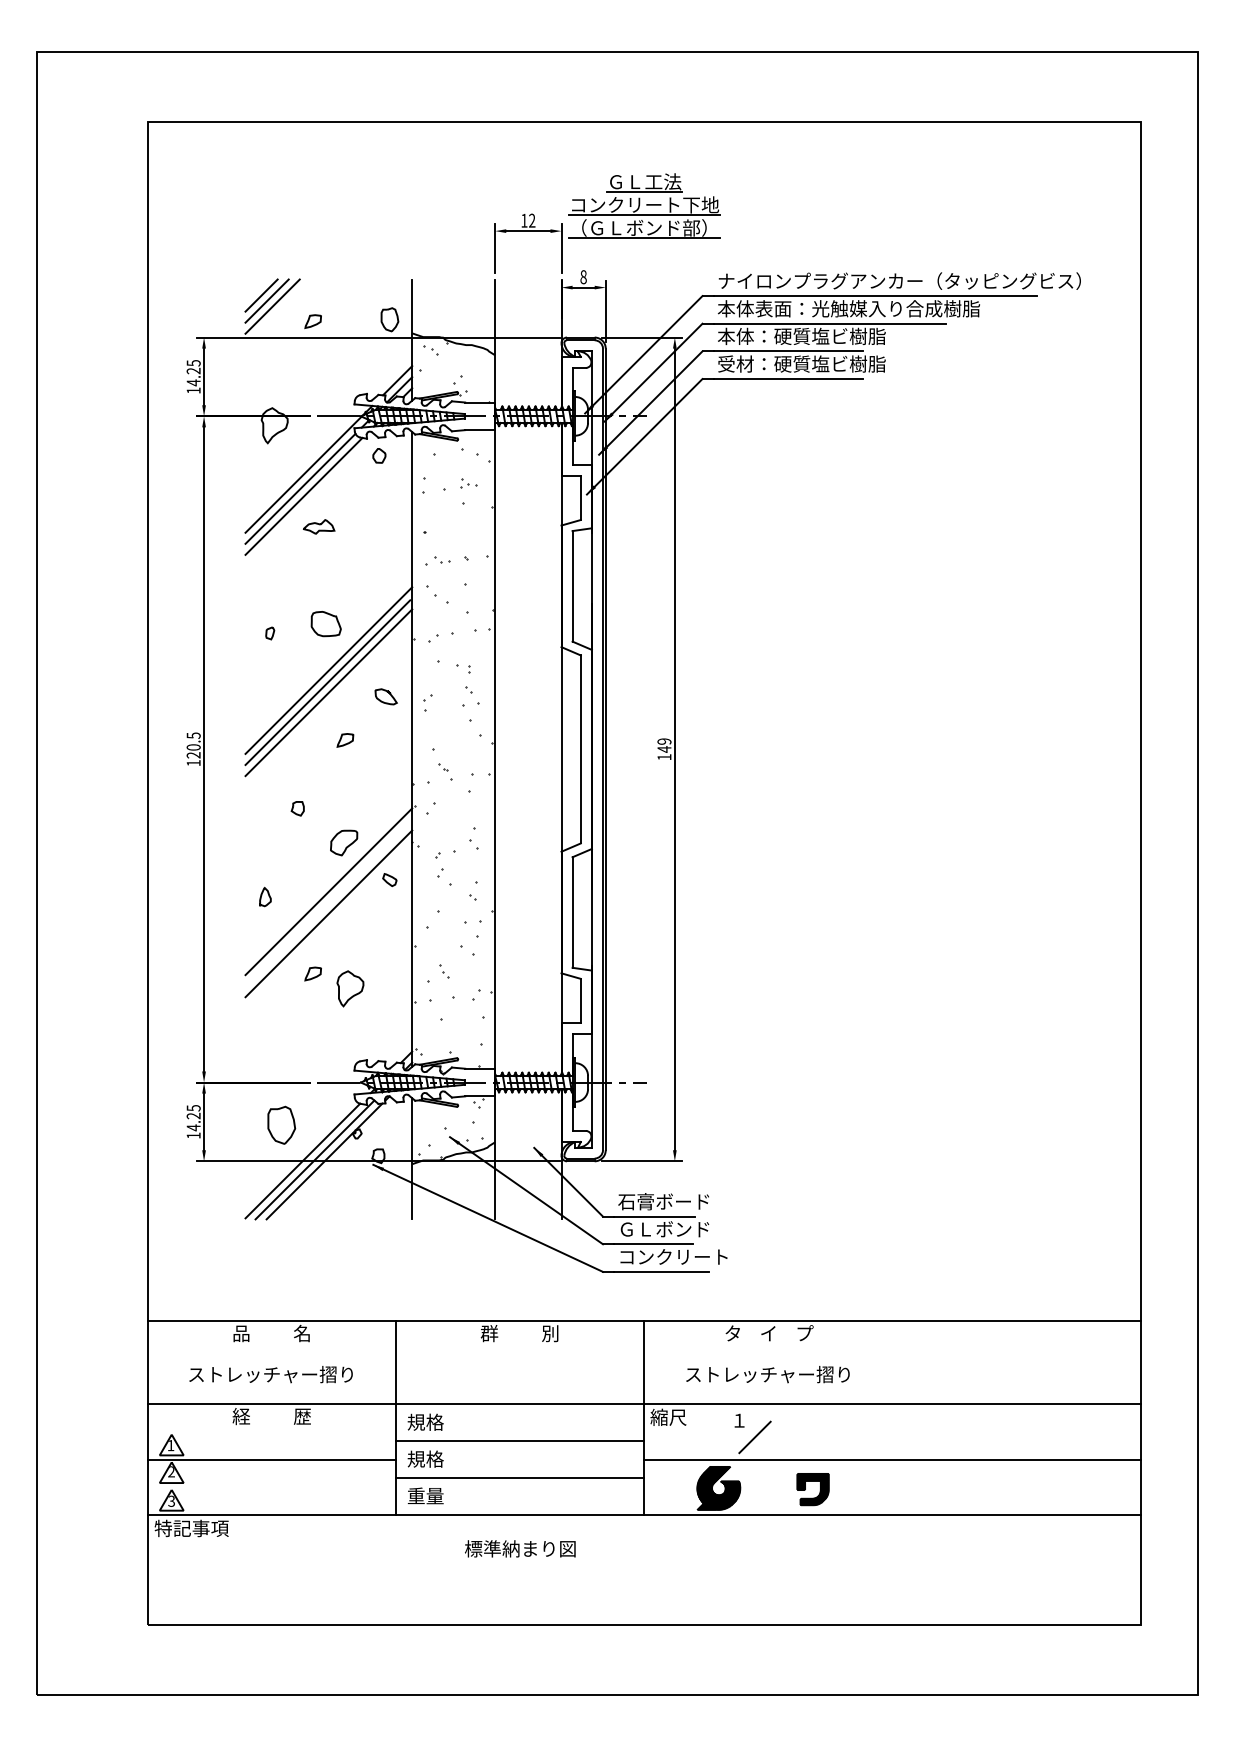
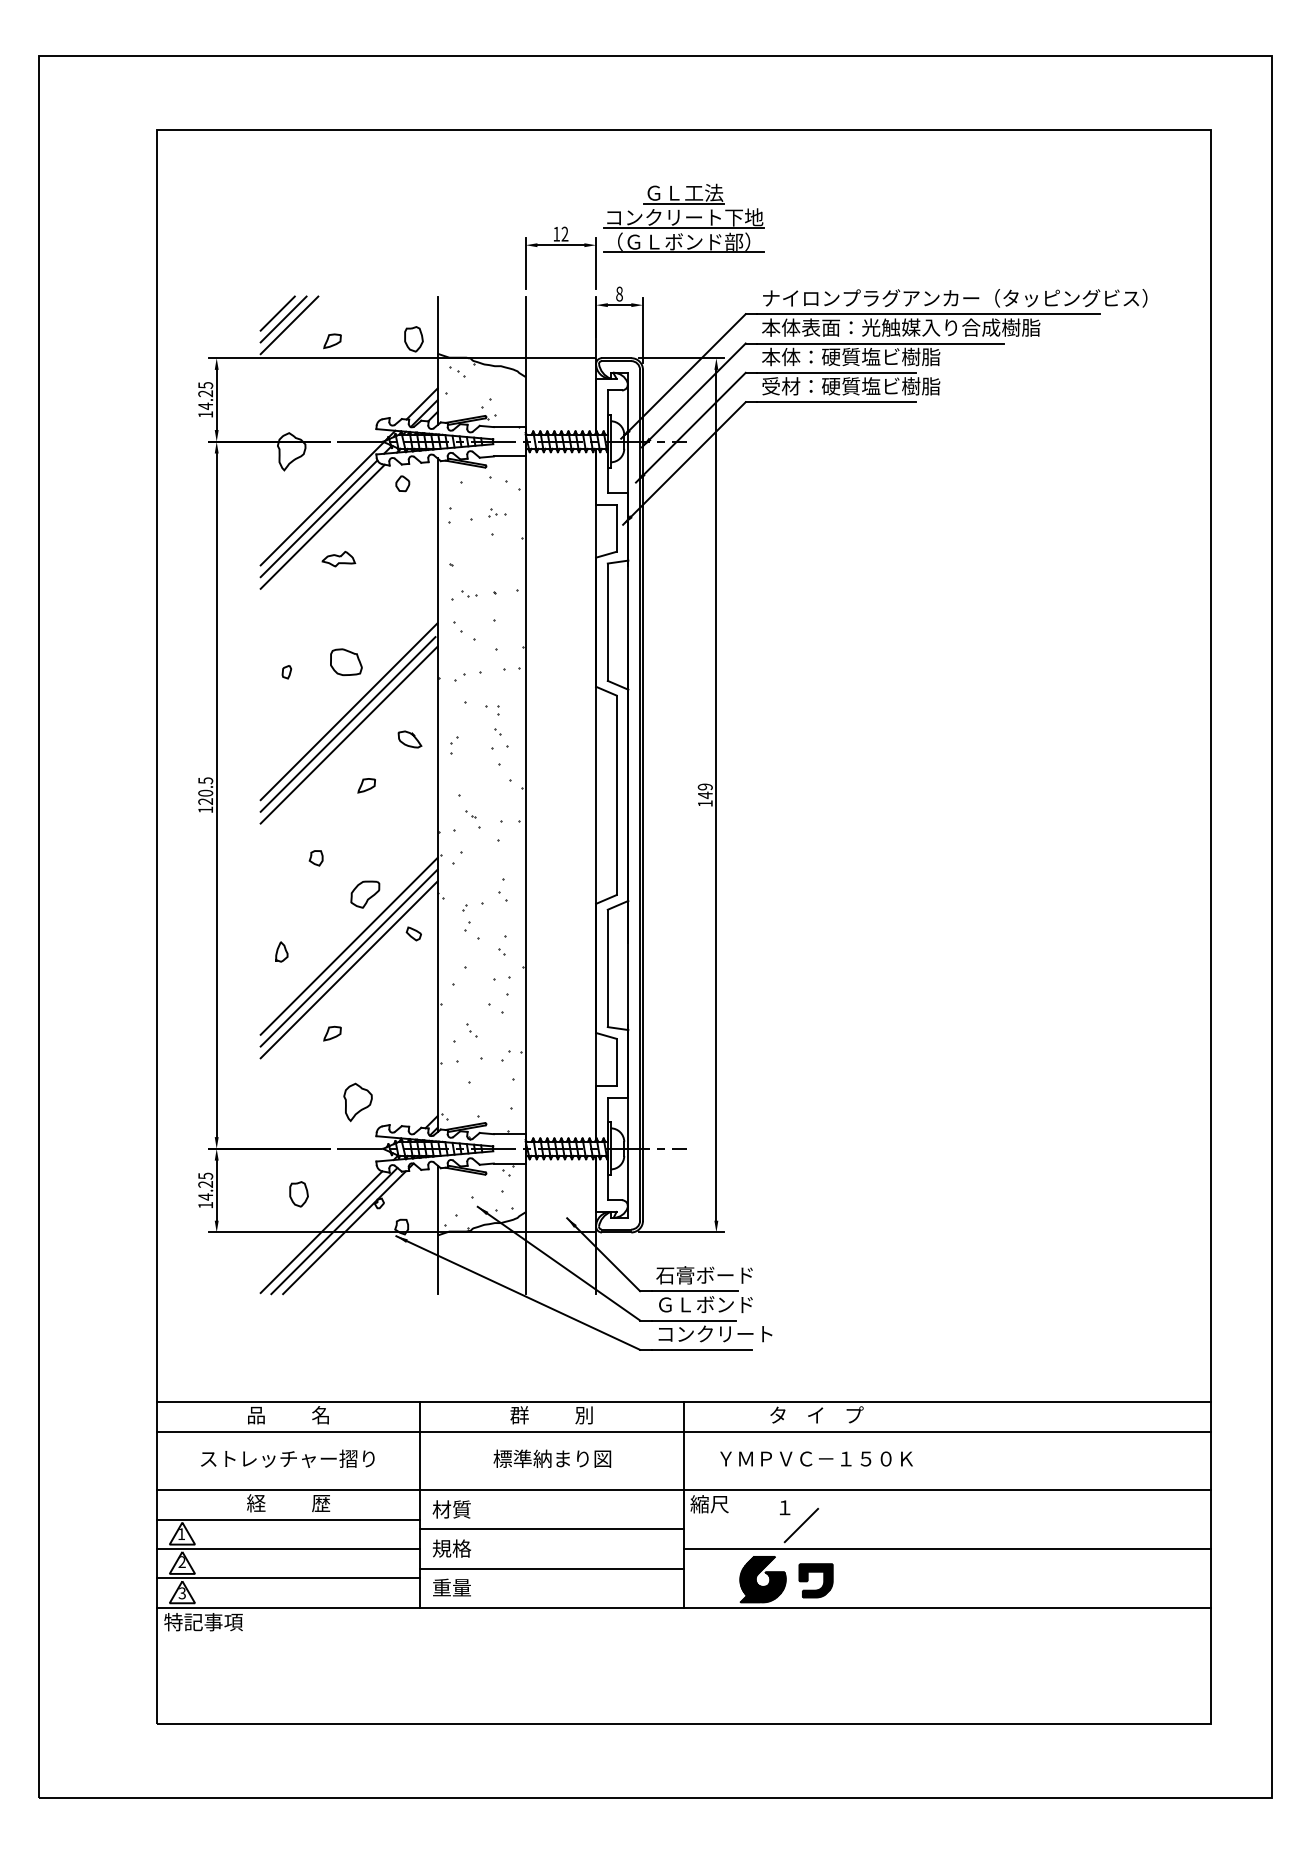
line: (328, 902) -> (348, 957), added
part: (349, 988) -> (357, 1102), moved
part: (281, 1125) -> (298, 1194), size x0.62
line: (643, 1348) -> (683, 1431), added
text: (769, 1374) -> (816, 1458), ストレッチャー摺り -> ＹＭＰＶＣ－１５０Ｋ
text: (425, 1422) -> (451, 1509), 規格 -> 材質
line: (271, 1431) -> (288, 1519), added
line: (271, 1487) -> (288, 1578), added
part: (805, 1489) -> (808, 1580), moved
text: (520, 1548) -> (552, 1458), moved

